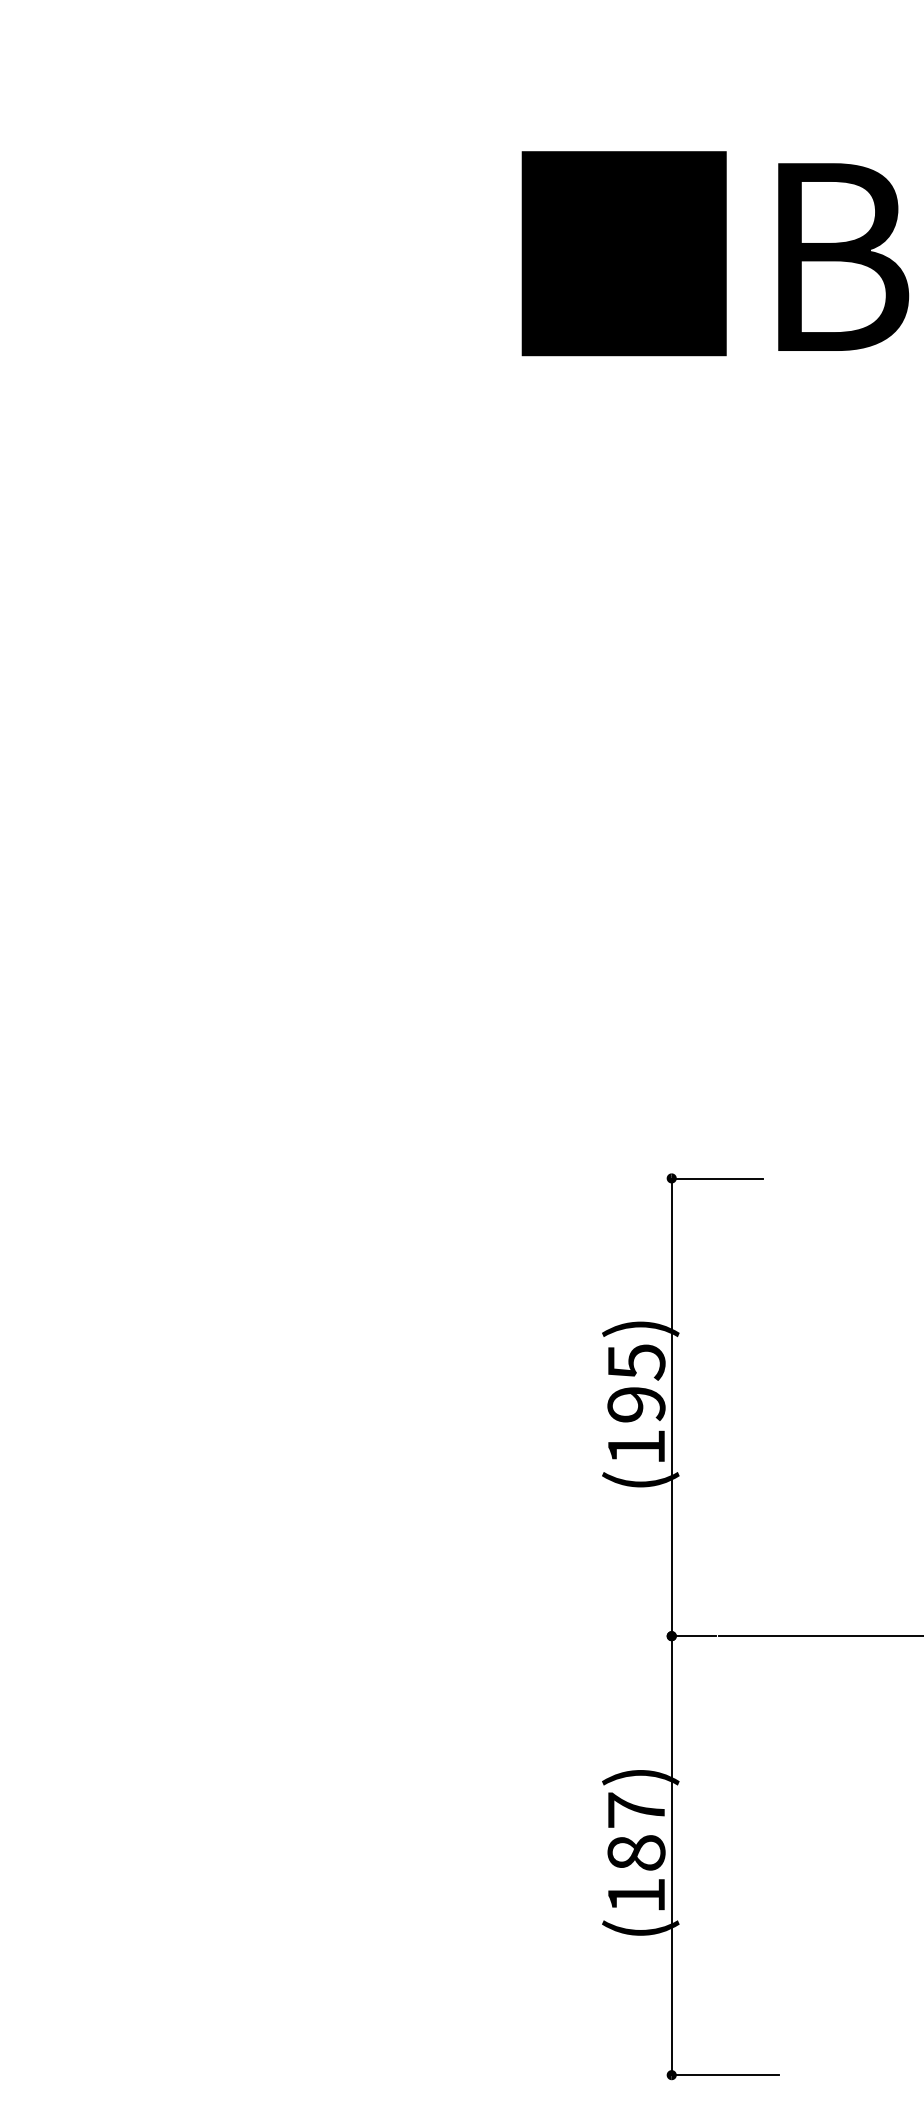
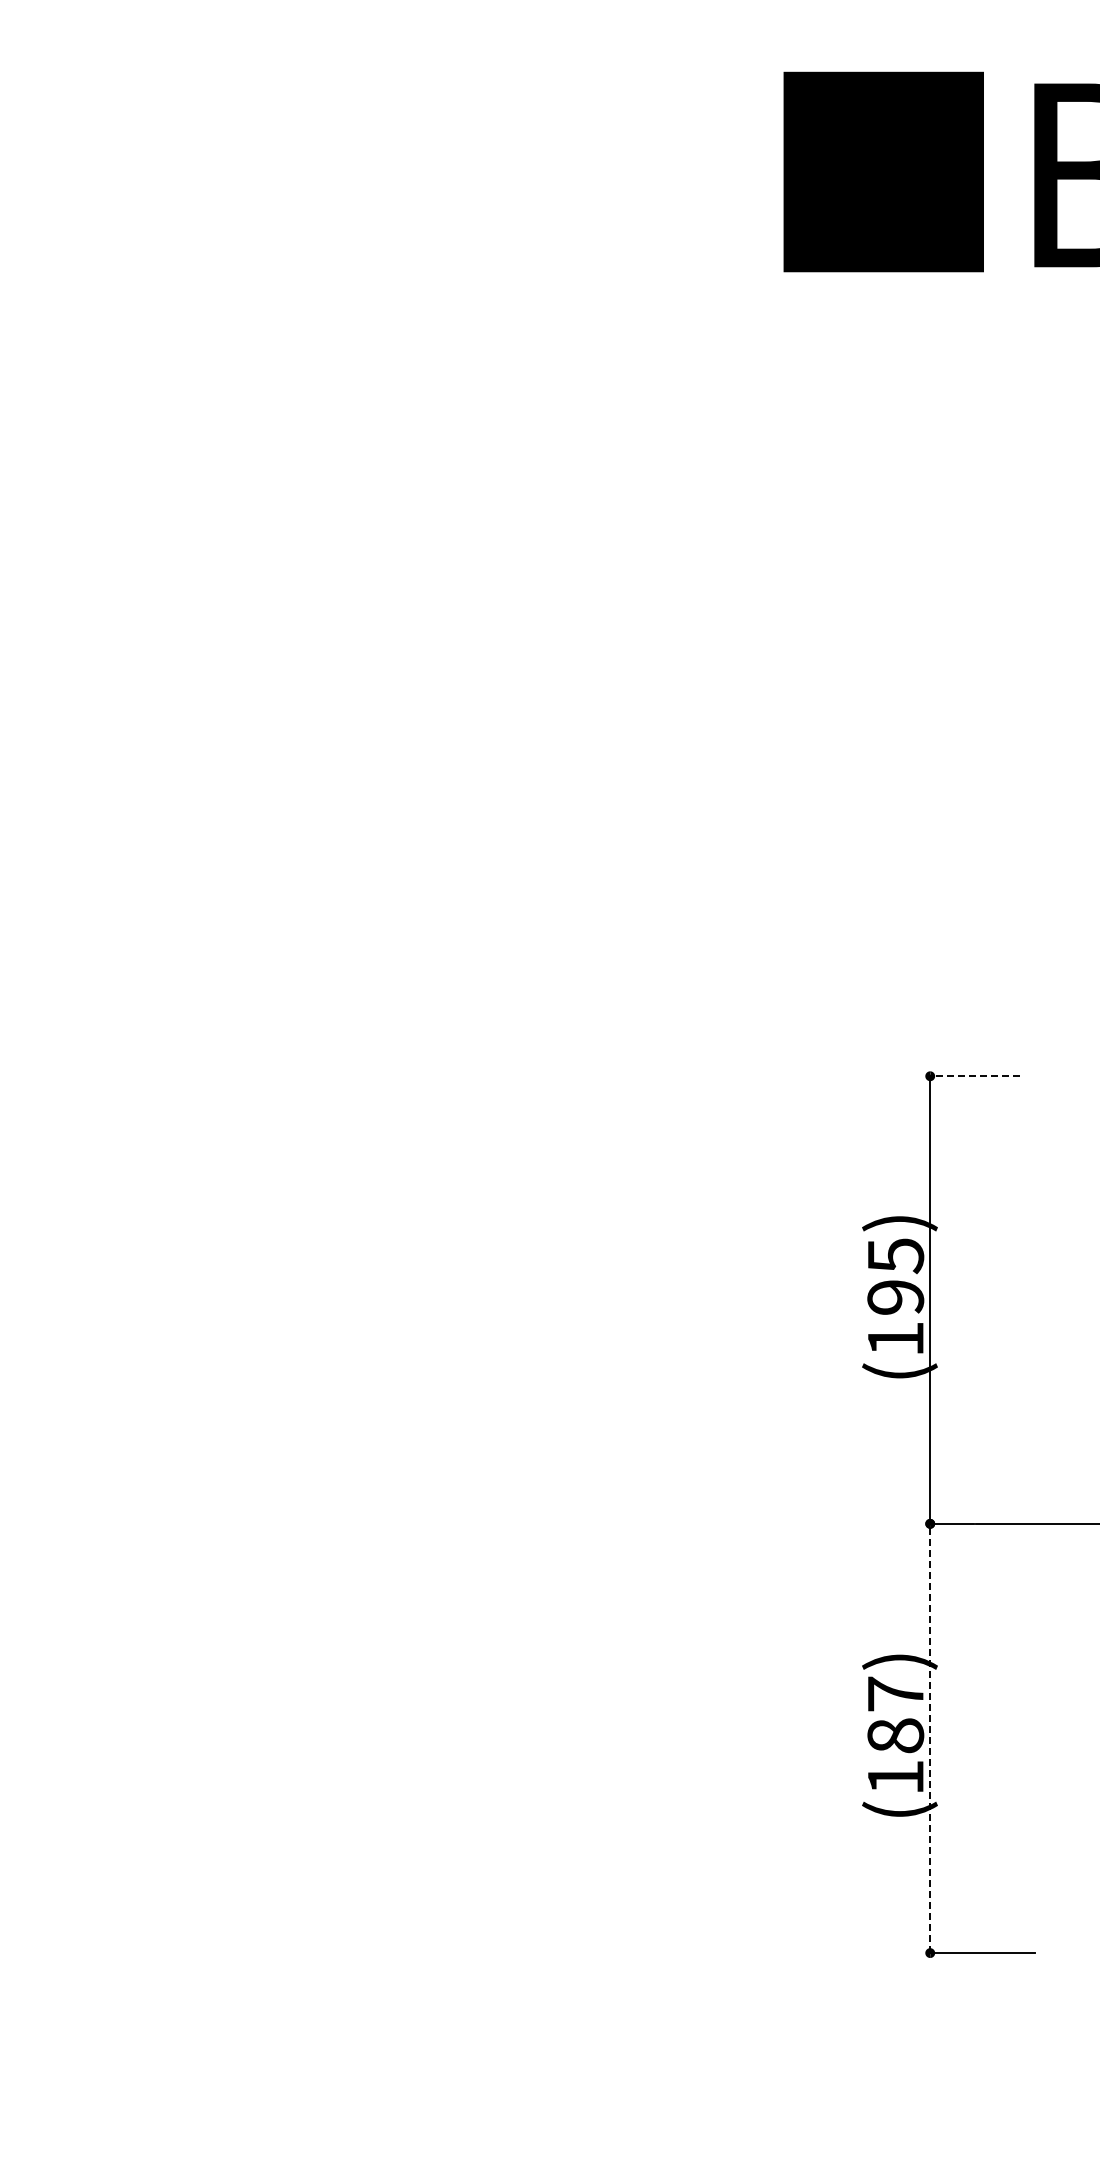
line: (715, 1178) -> (973, 1076), solid -> dashed
line: (672, 1855) -> (930, 1738), solid -> dashed

